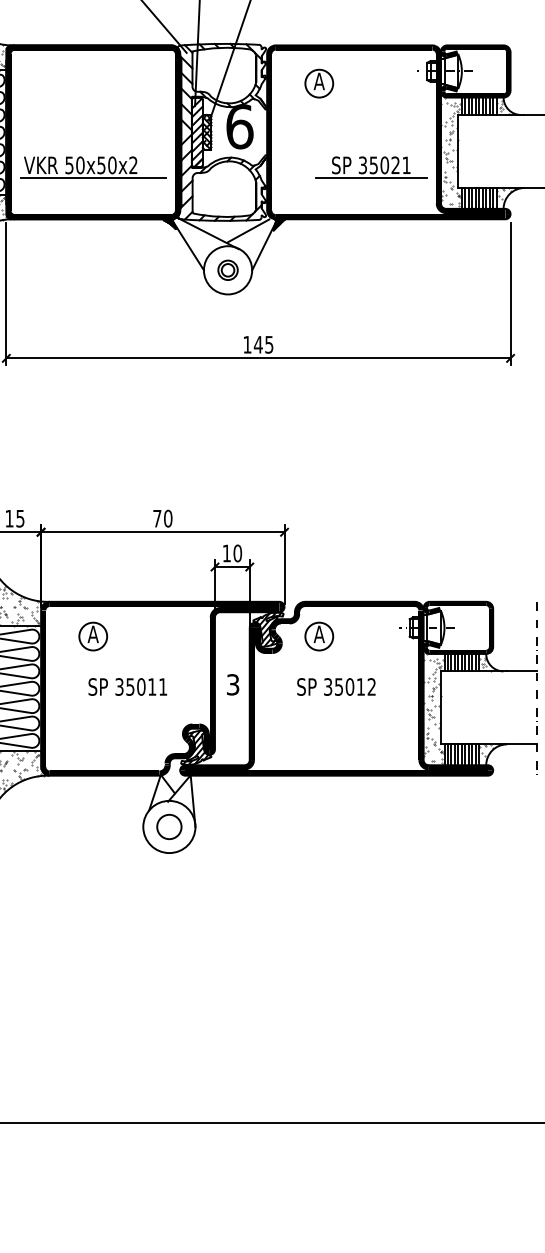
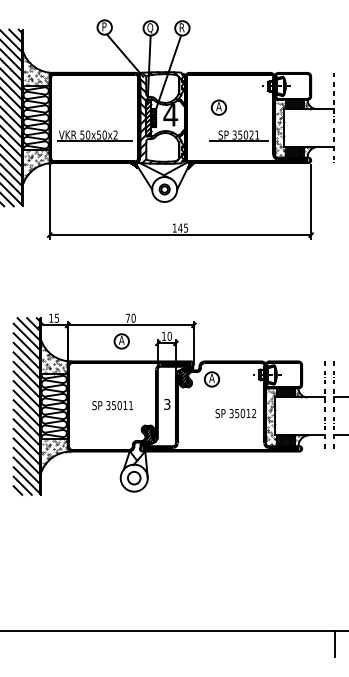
part: (318, 83) -> (218, 107), moved
text: (239, 125) -> (170, 114), 6 -> 4
part: (92, 636) -> (121, 341), moved
text: (335, 686) -> (235, 413), moved

